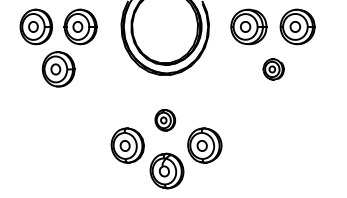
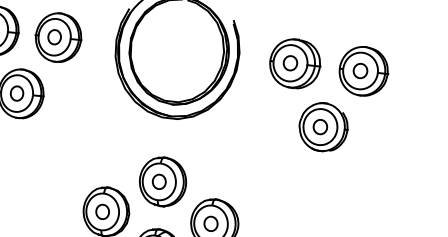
part: (273, 69) -> (323, 127), size x1.67
part: (165, 120) -> (163, 182), size x1.67

